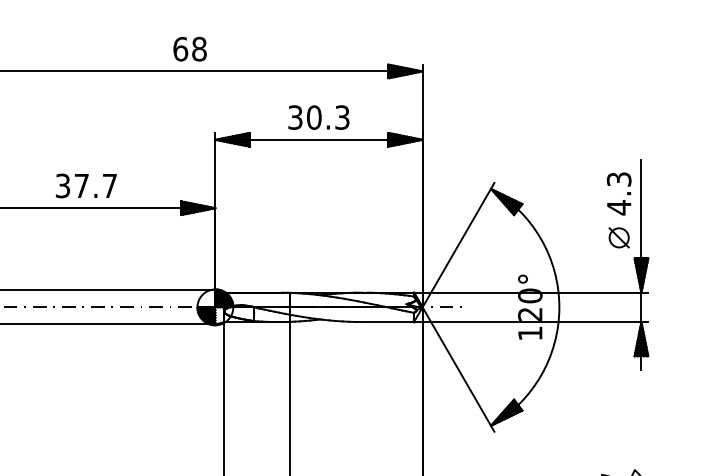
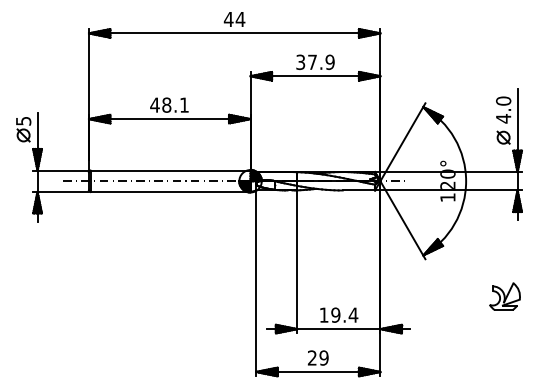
text: (189, 49) -> (234, 19), 68 -> 44
text: (328, 117) -> (321, 62), 30.3 -> 37.9
text: (618, 178) -> (503, 100), 4.3 -> 4.0
text: (86, 184) -> (169, 104), 37.7 -> 48.1

